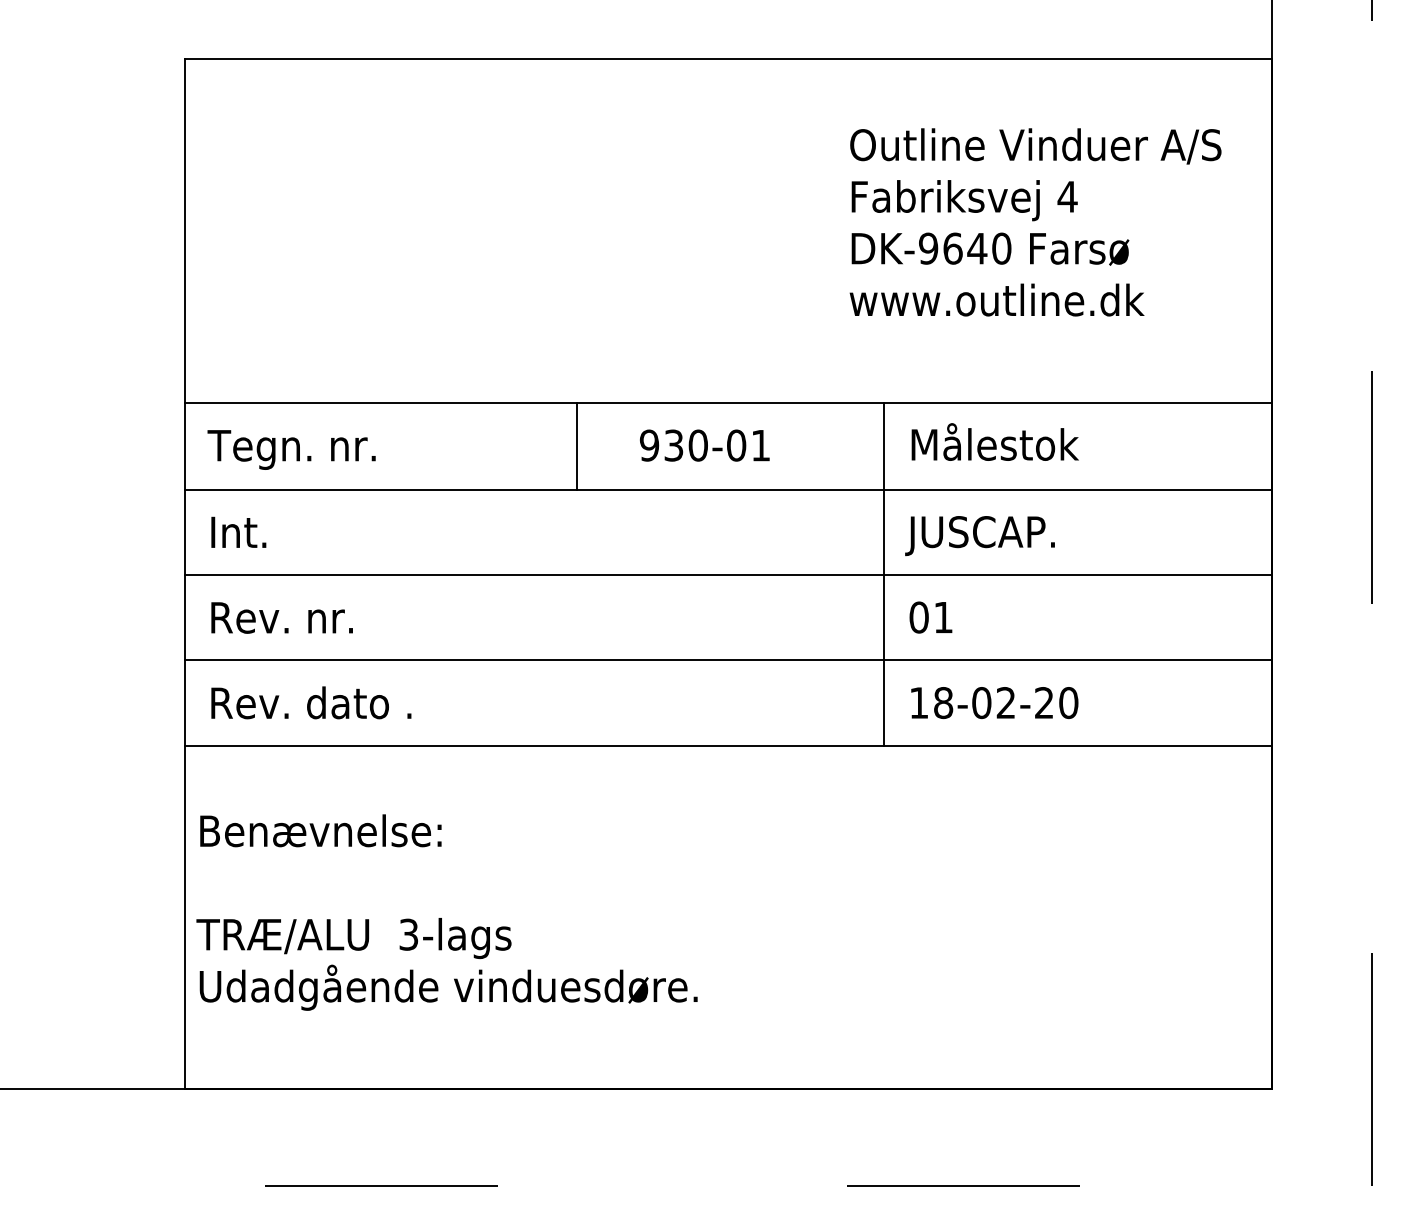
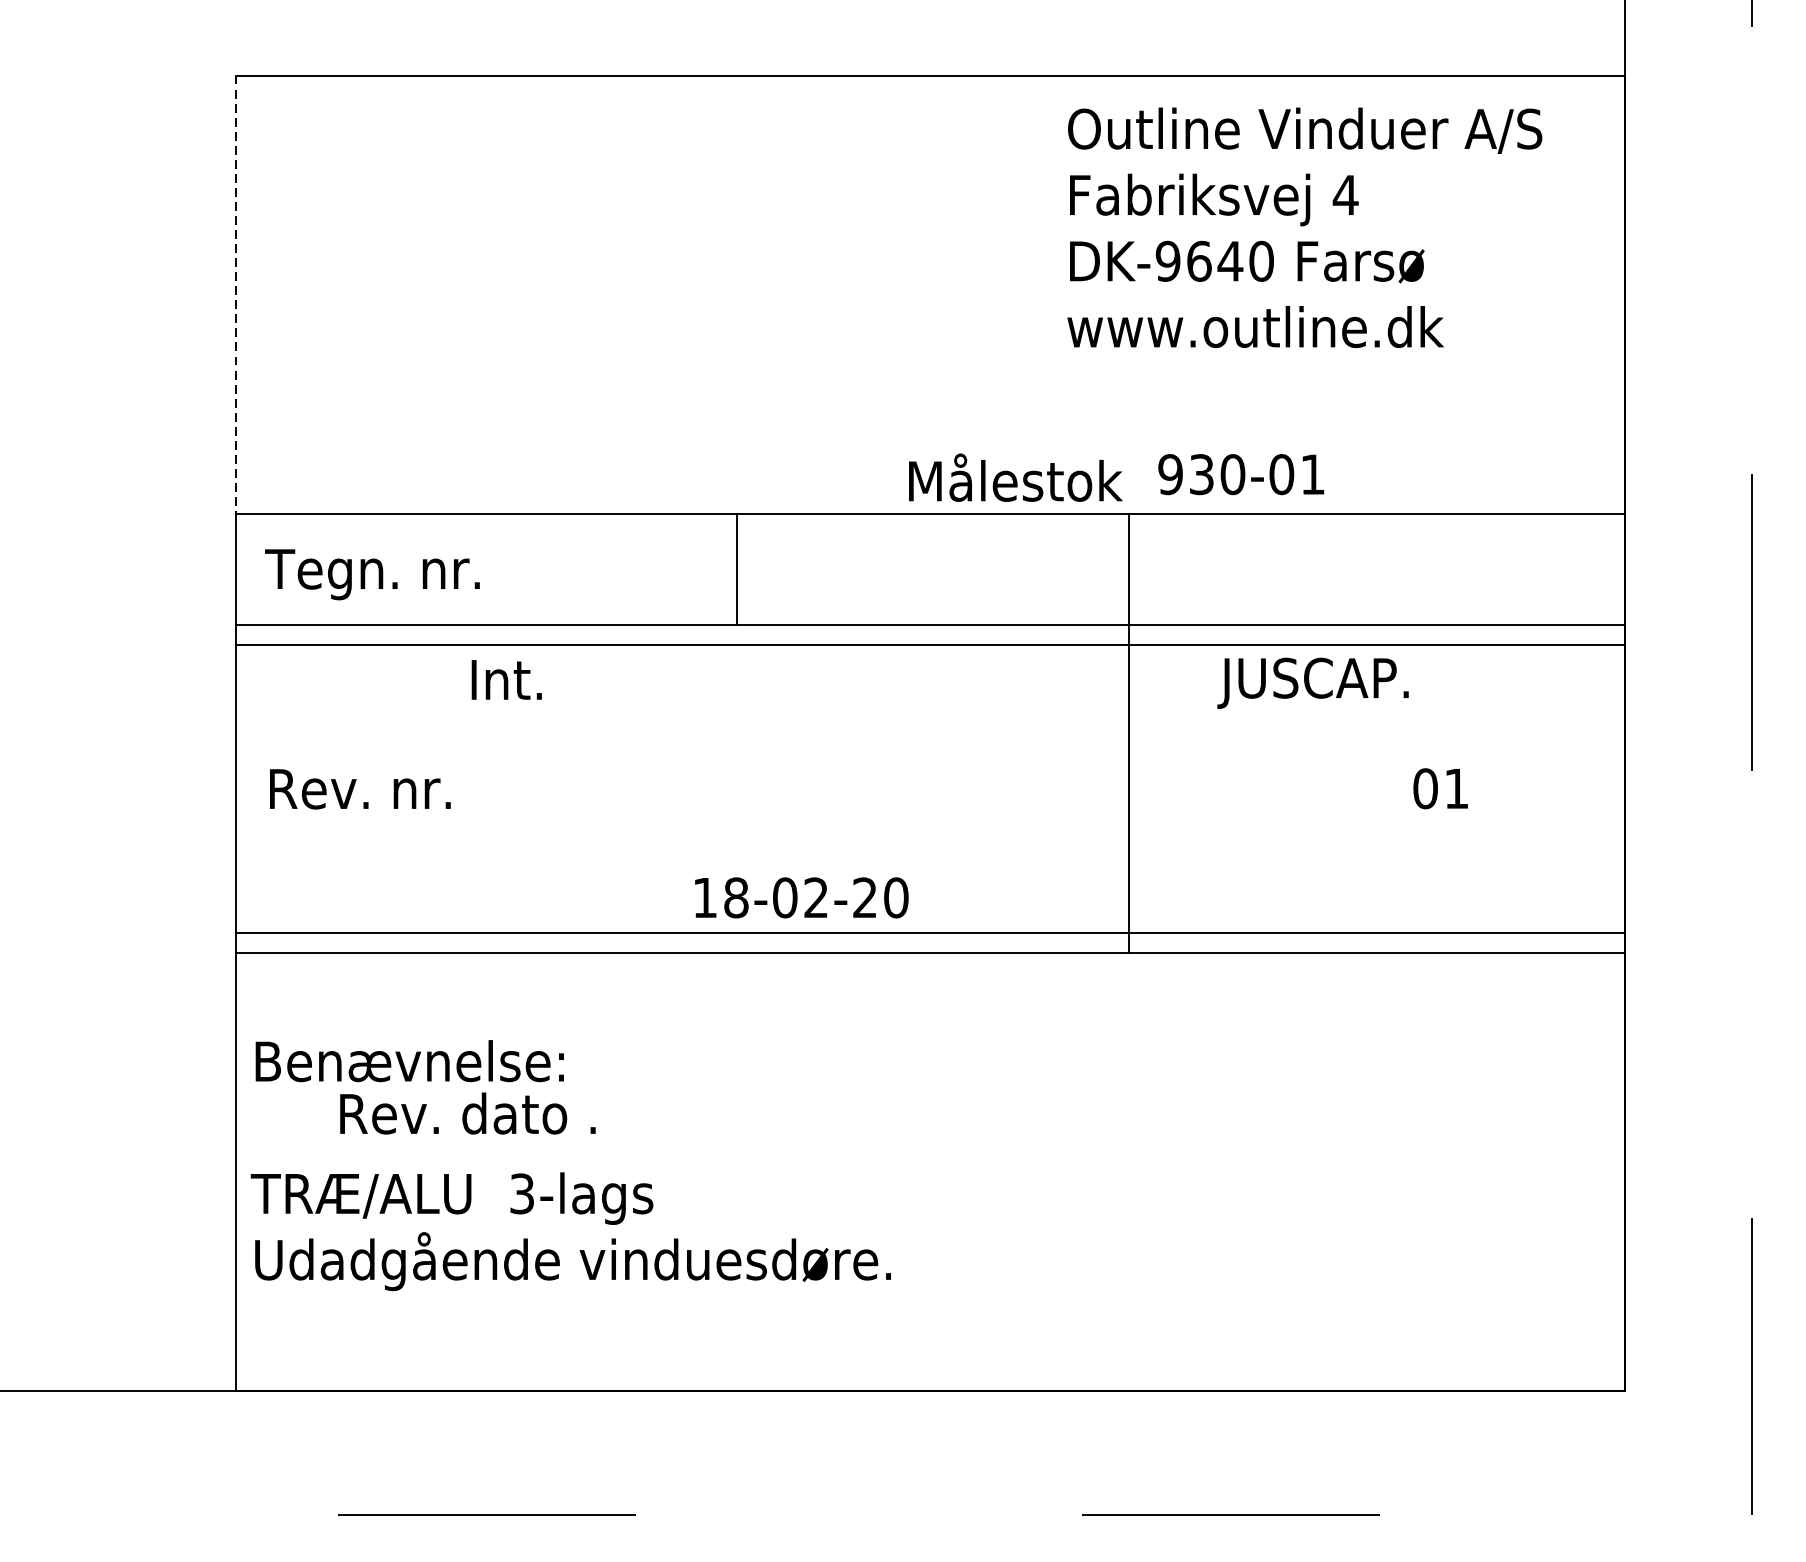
text: (1035, 222) -> (1304, 227), moved
line: (184, 230) -> (235, 294), solid -> dashed
text: (994, 441) -> (1014, 477), moved
text: (704, 445) -> (1240, 474), moved
text: (238, 531) -> (506, 678), moved
text: (979, 535) -> (1312, 682), moved
line: (728, 575) -> (930, 645), moved
text: (930, 617) -> (1440, 788), moved
line: (728, 660) -> (930, 932), moved
text: (311, 702) -> (468, 1113), moved
text: (994, 703) -> (801, 898), moved

